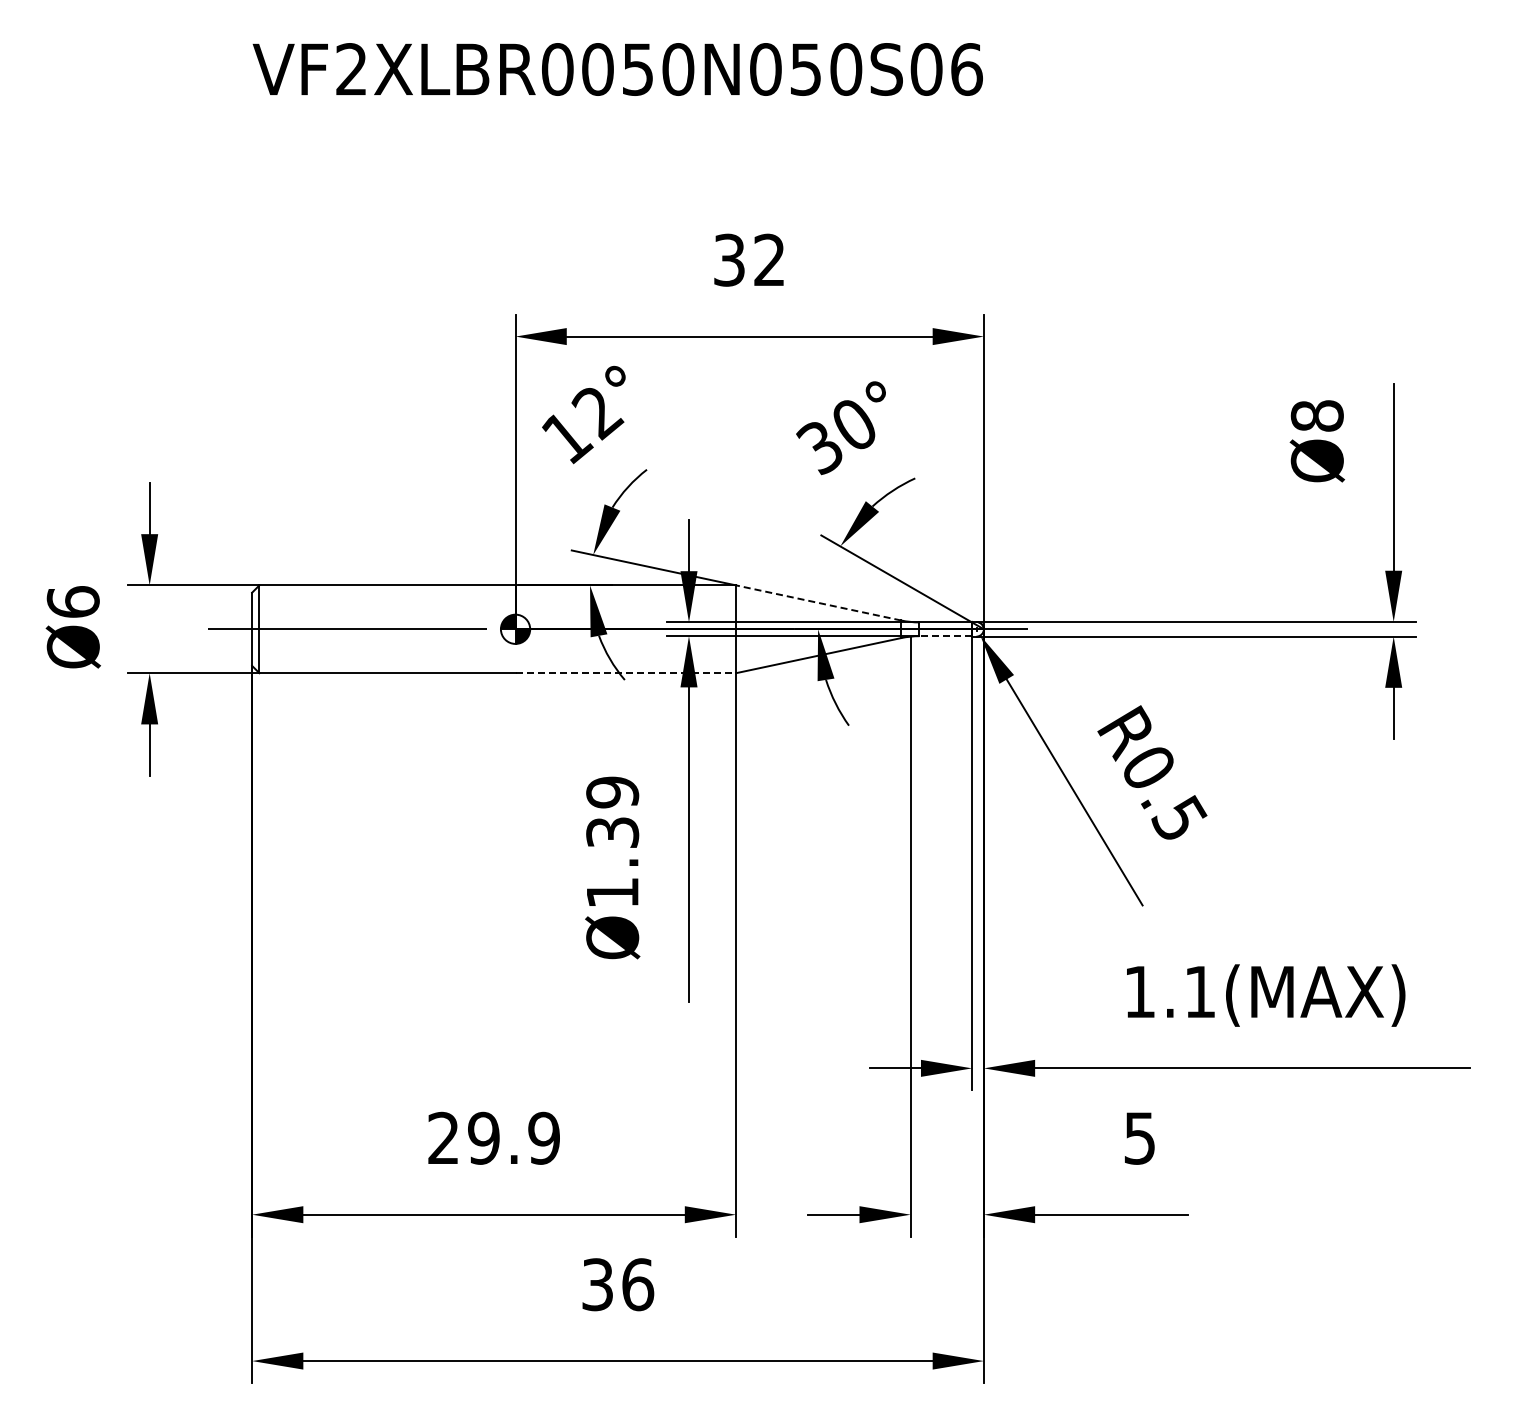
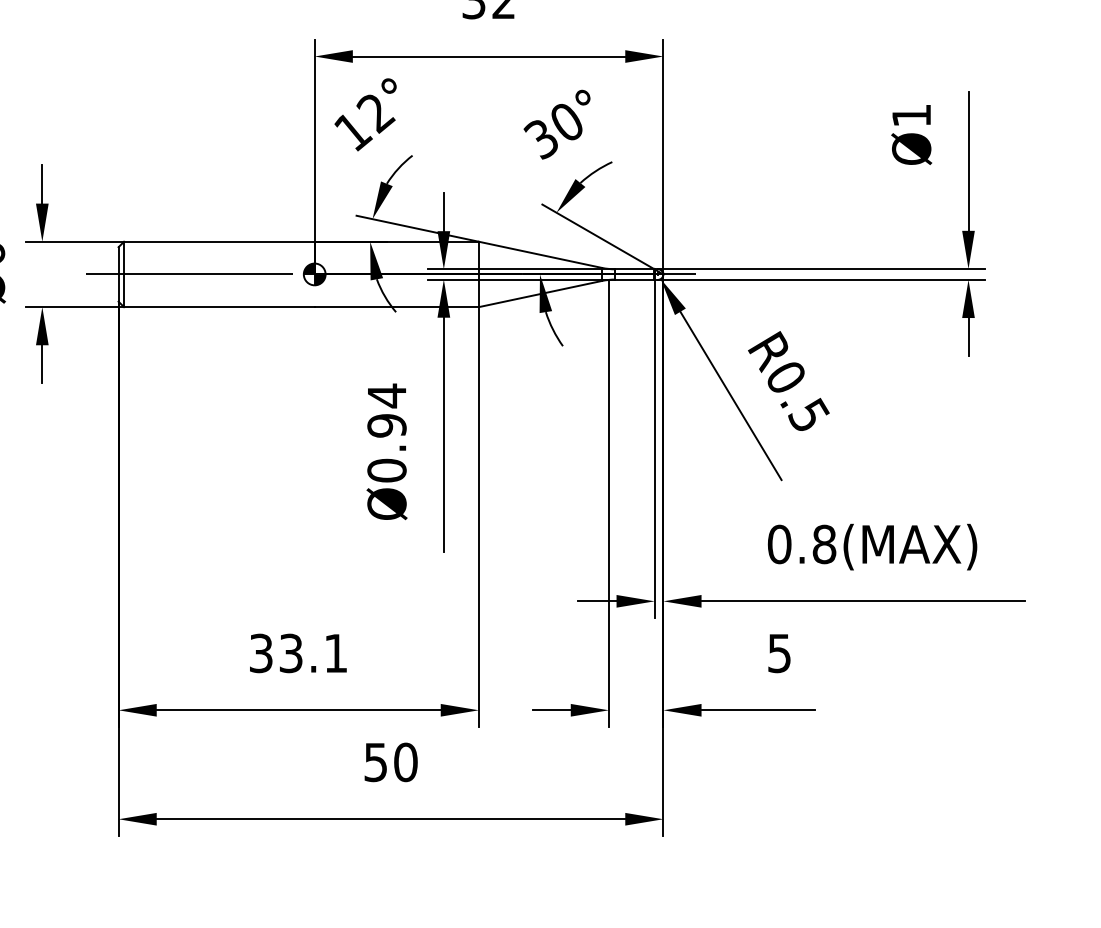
text: (1316, 415) -> (911, 115), Ø8 -> Ø1
line: (818, 602) -> (540, 254), dashed -> solid
line: (945, 636) -> (634, 279), dashed -> solid
line: (626, 673) -> (397, 307), dashed -> solid
text: (612, 841) -> (386, 432), Ø1.39 -> Ø0.94
text: (1170, 991) -> (802, 544), 1.1(MAX) -> 0.8(MAX)
text: (493, 1137) -> (298, 652), 29.9 -> 33.1
text: (618, 1284) -> (391, 762), 36 -> 50

